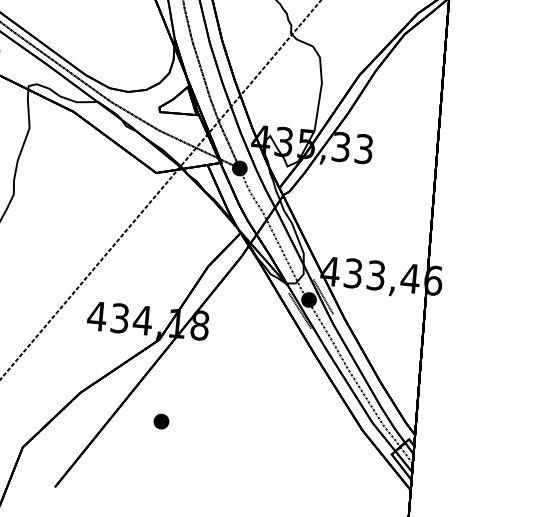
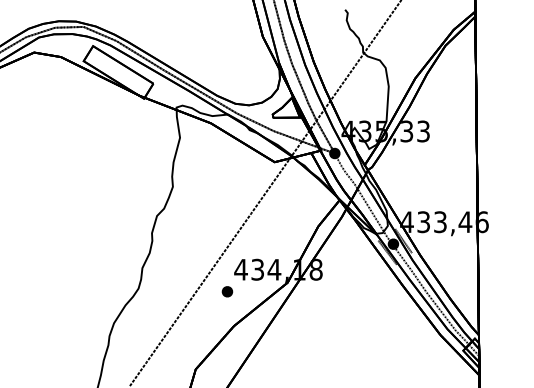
part: (161, 421) -> (227, 291), moved

